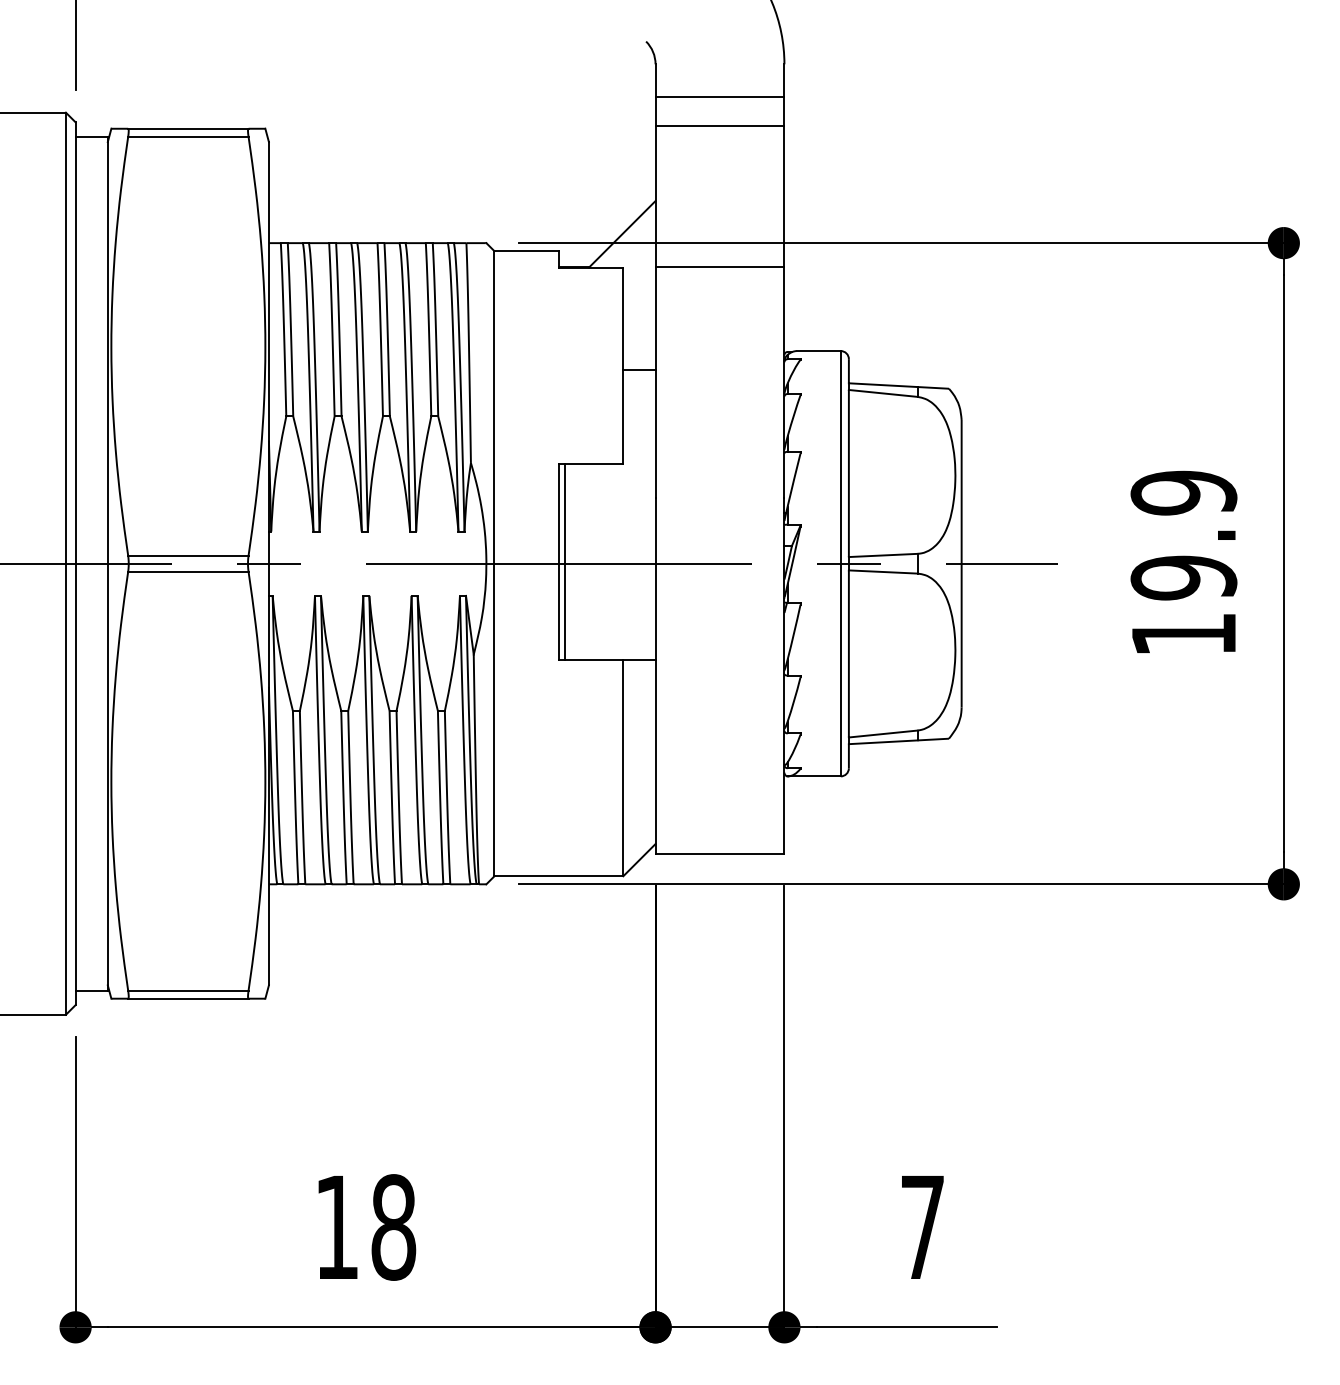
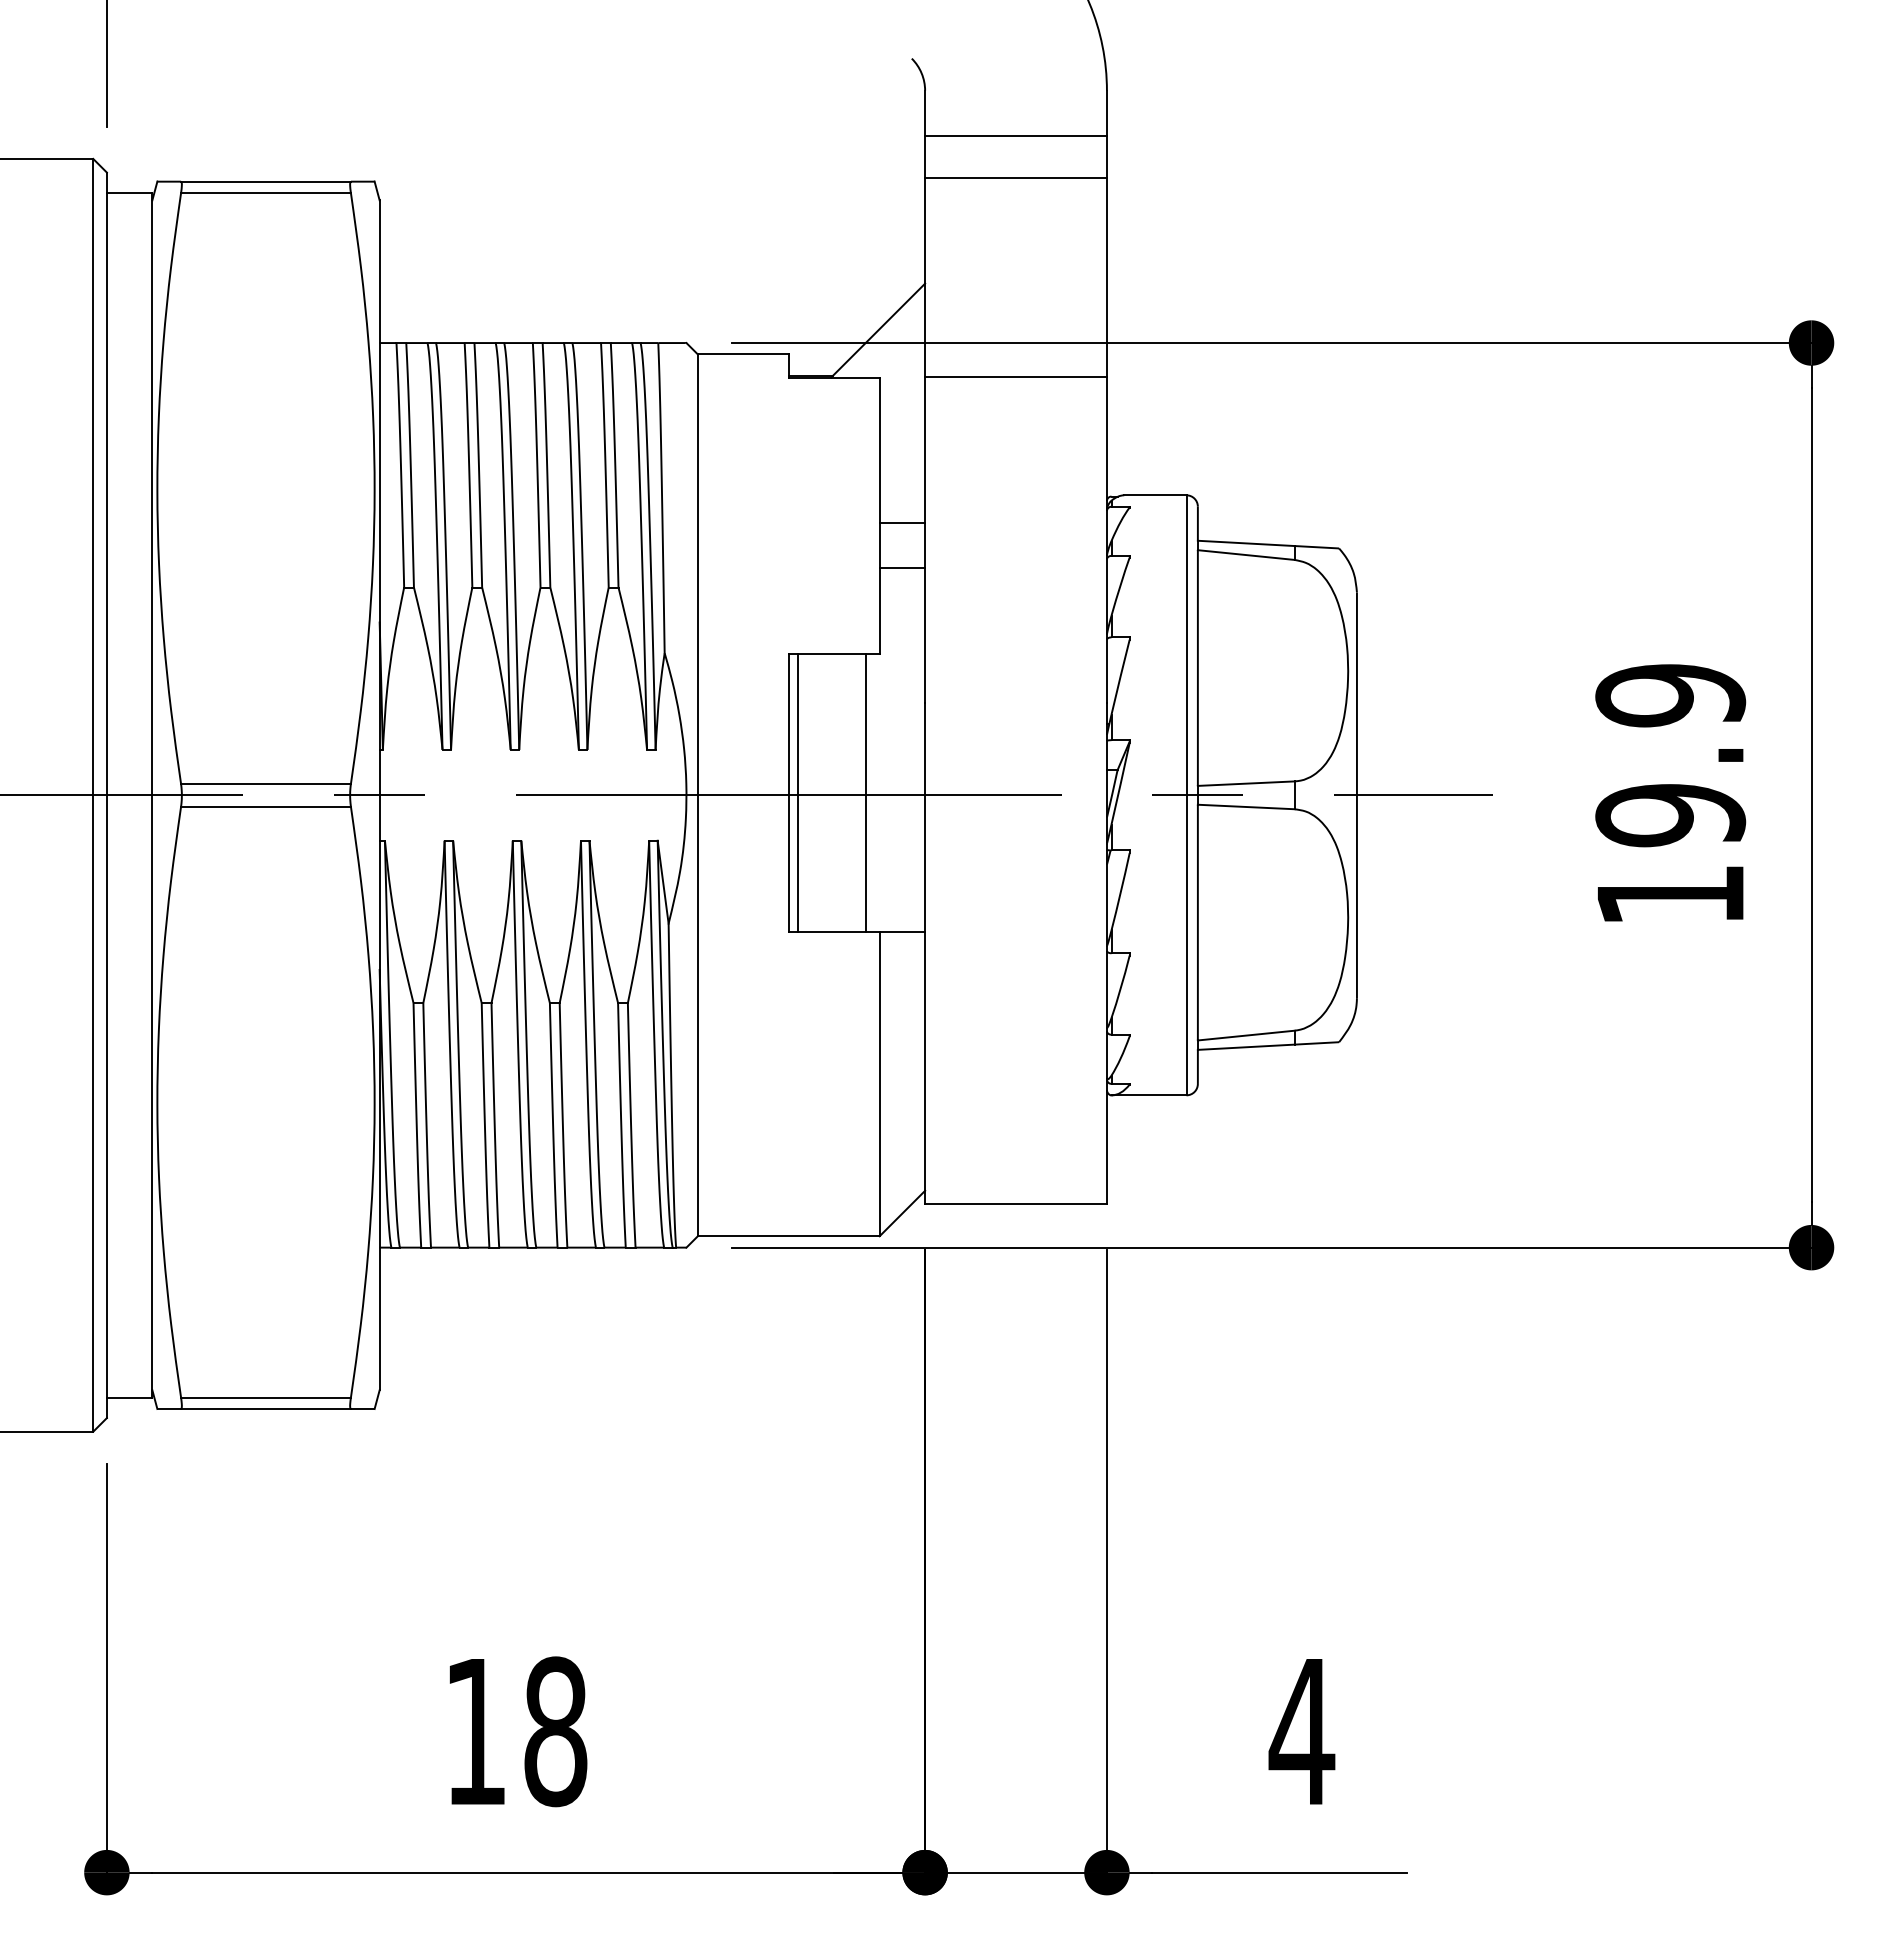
line: (639, 402) -> (902, 568), added
line: (614, 561) -> (866, 792), added
text: (922, 1227) -> (1301, 1731), 7 -> 4

